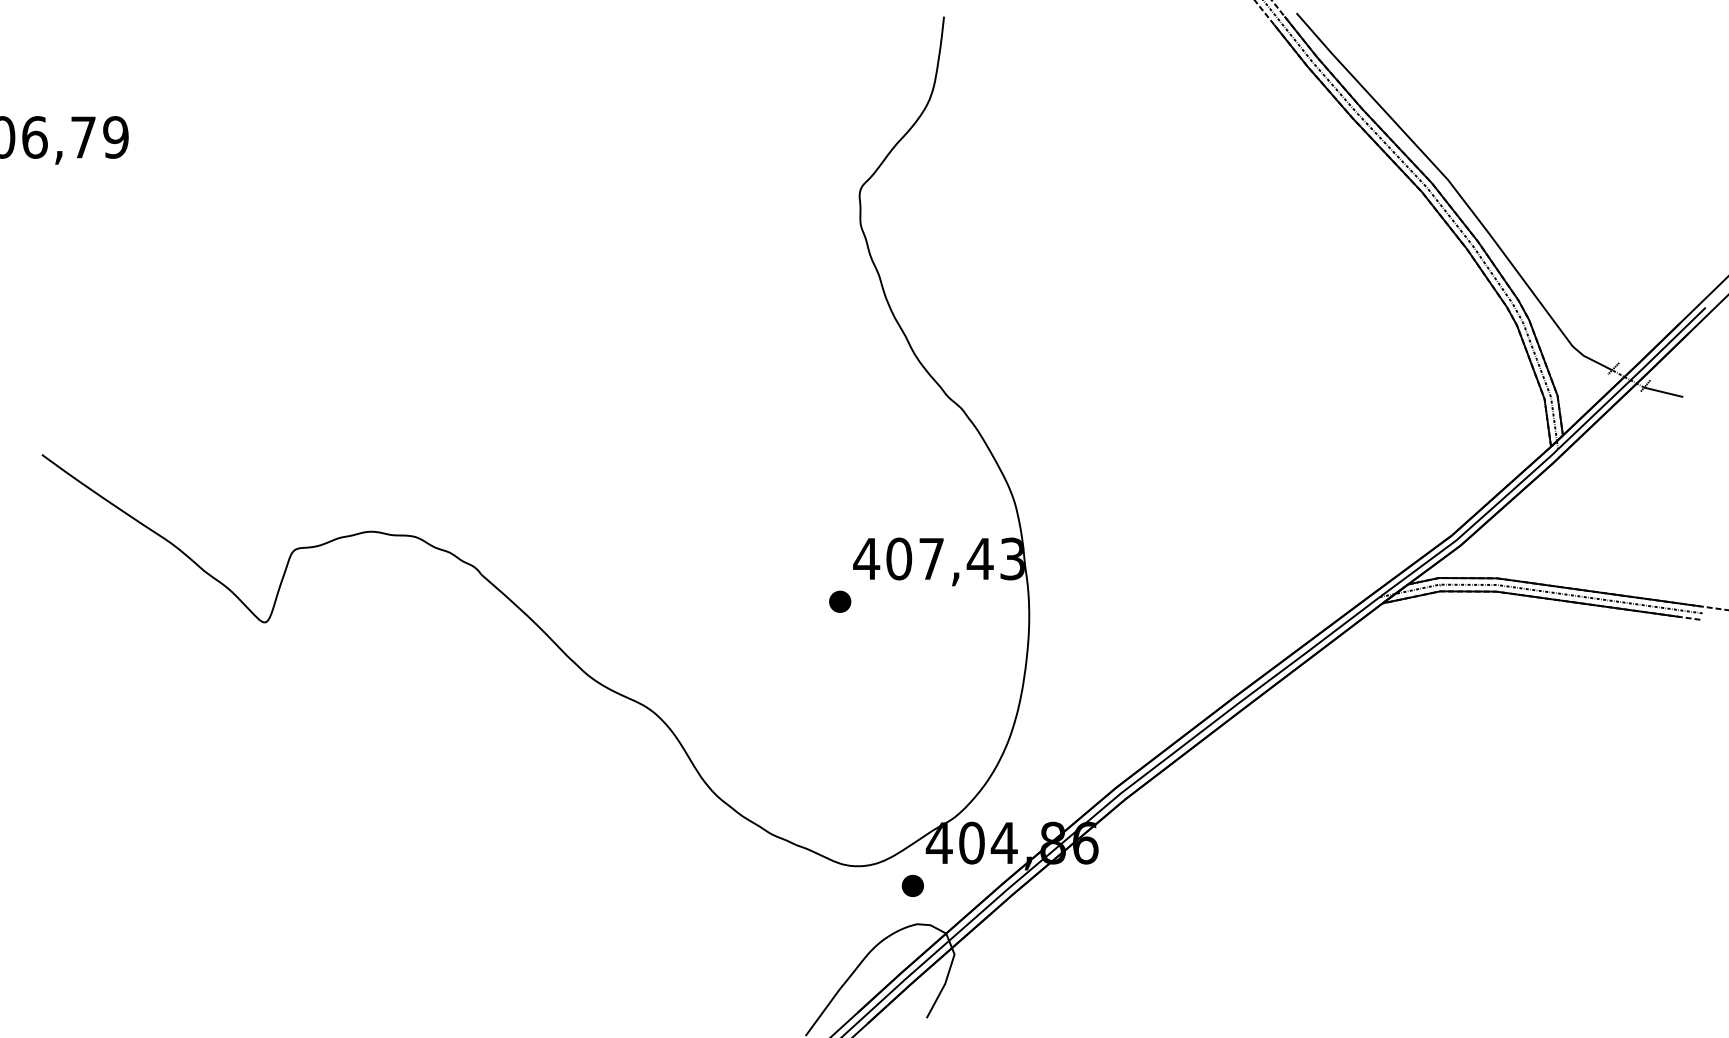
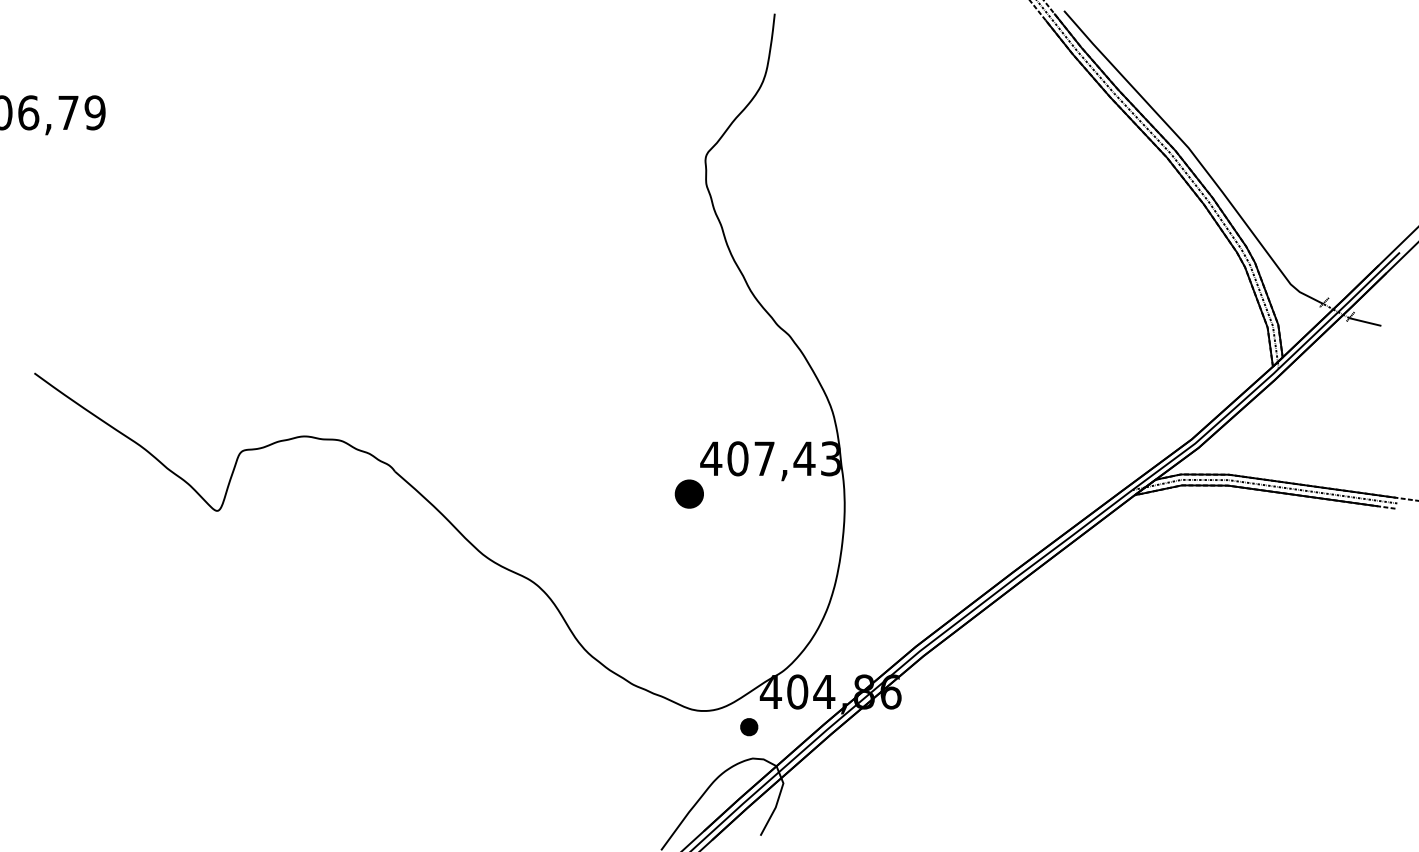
part: (840, 601) -> (689, 493), size x1.6

